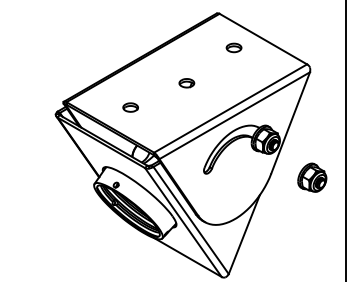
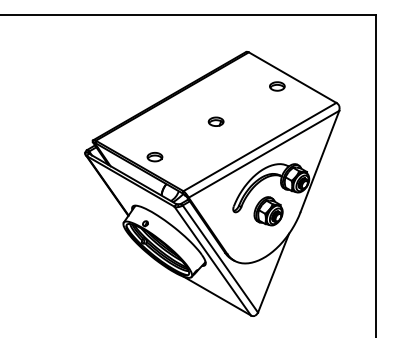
part: (234, 47) -> (277, 86), moved
part: (130, 107) -> (154, 157), moved
part: (312, 177) -> (268, 211), moved

